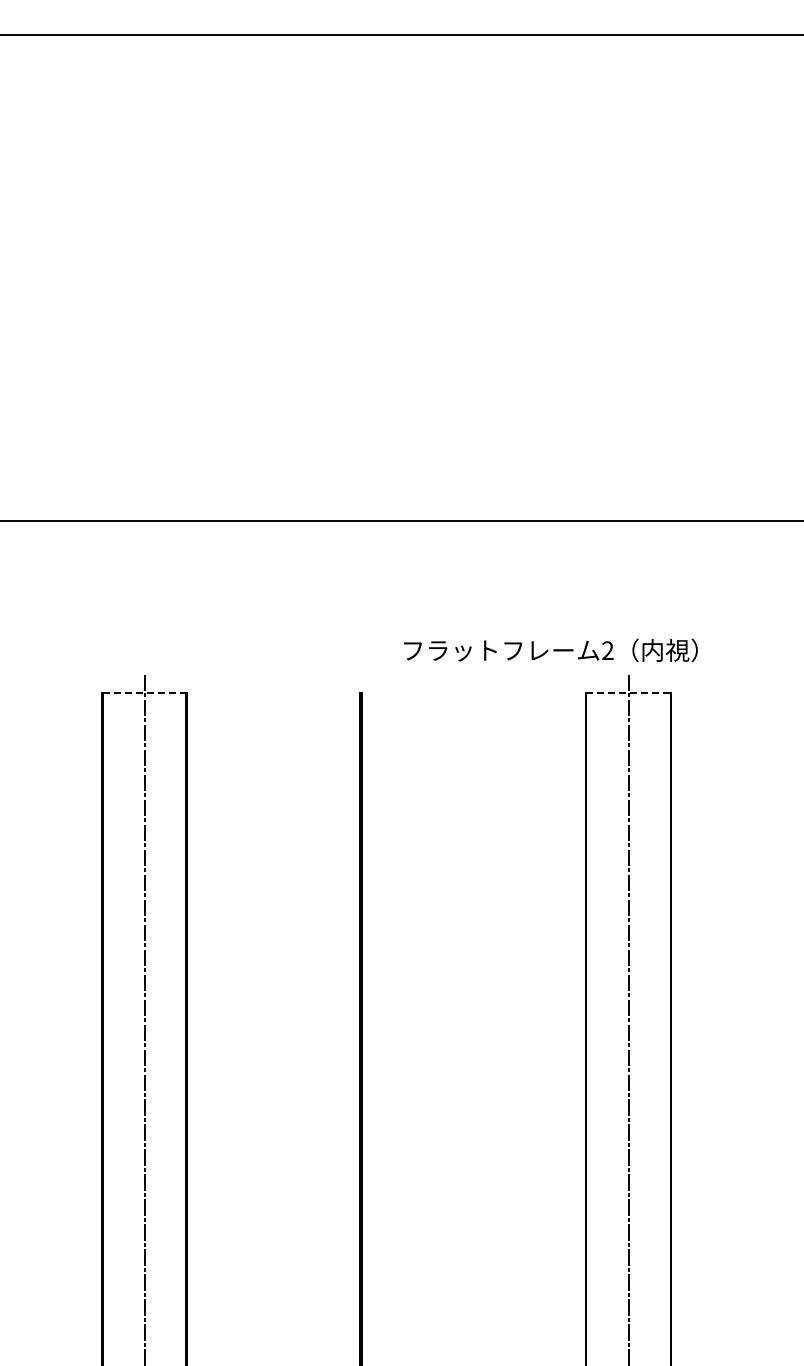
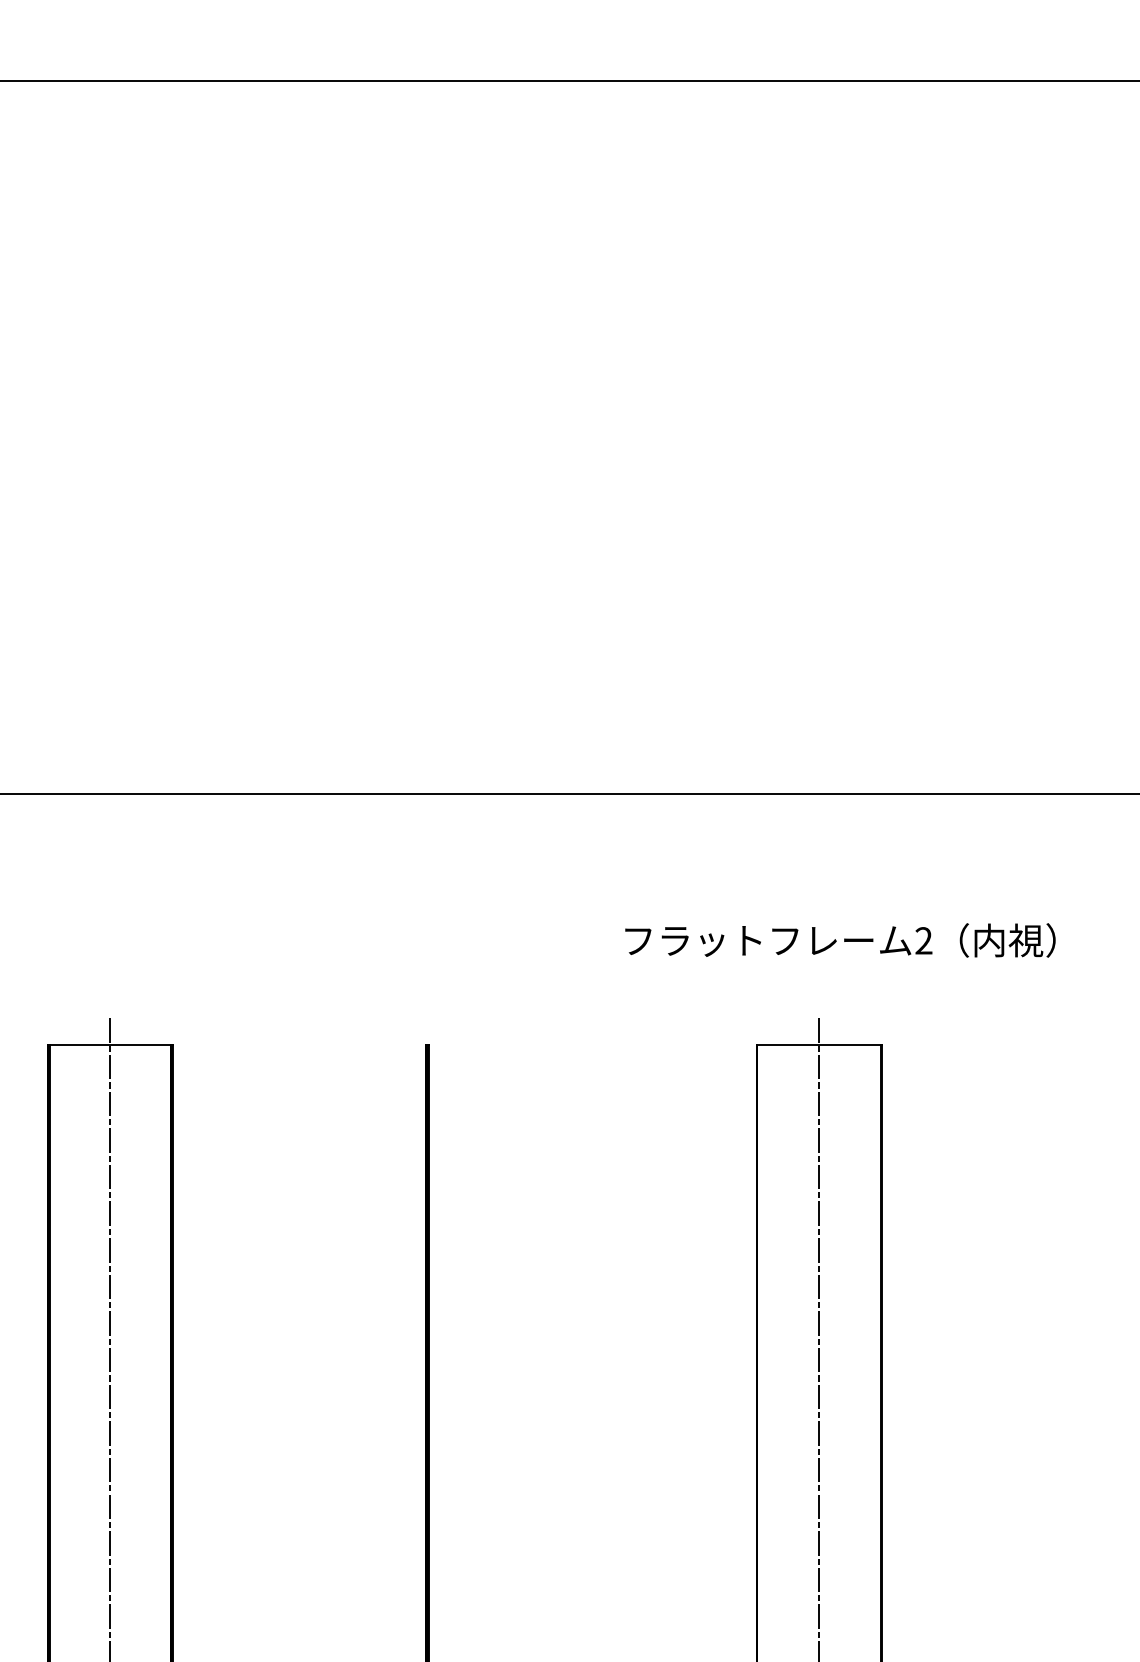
text: (550, 650) -> (839, 940), moved
line: (145, 692) -> (111, 1044), dashed -> solid
line: (629, 692) -> (820, 1044), dashed -> solid

